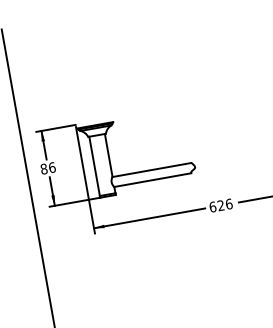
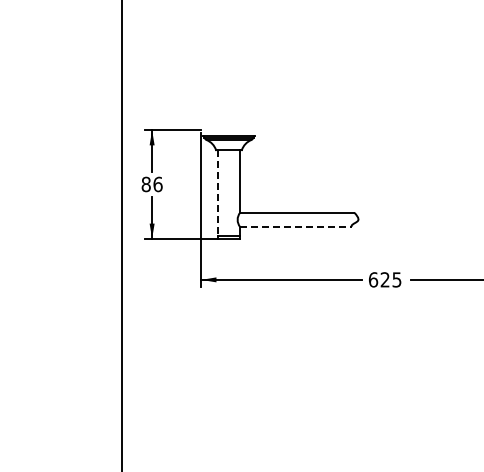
line: (94, 166) -> (217, 193), solid -> dashed
line: (152, 180) -> (295, 227), solid -> dashed
text: (228, 203) -> (396, 279), 626 -> 625

